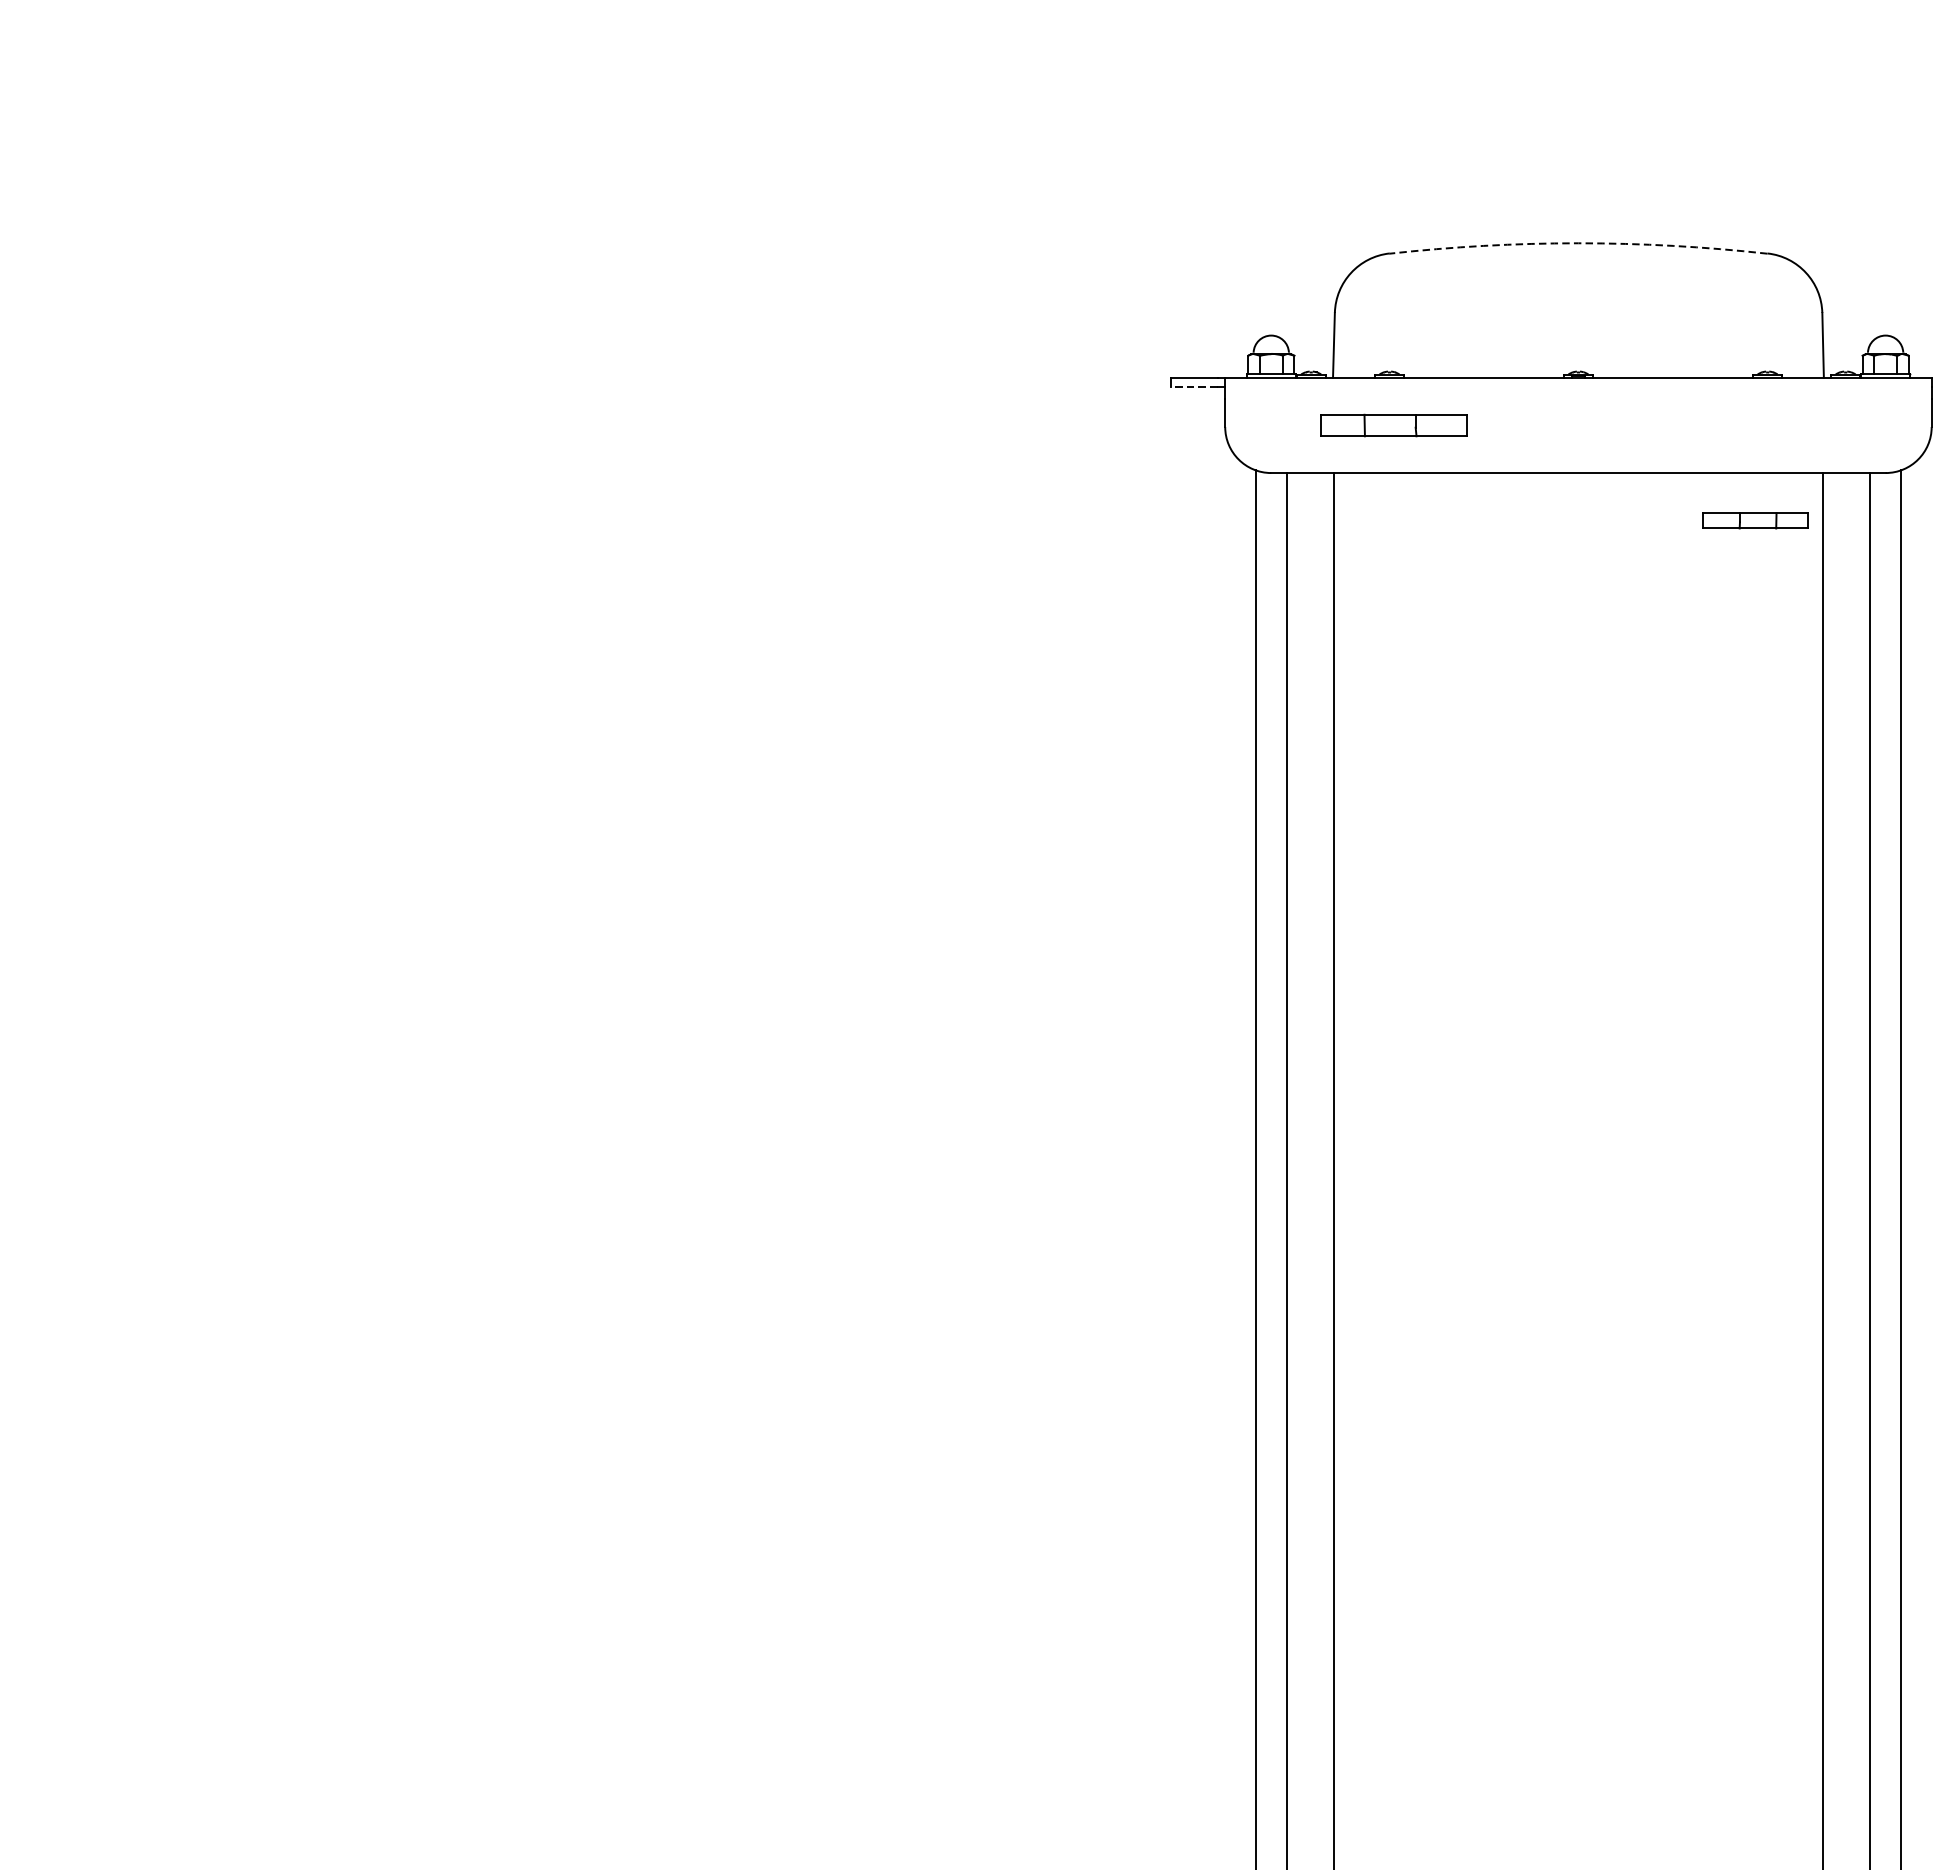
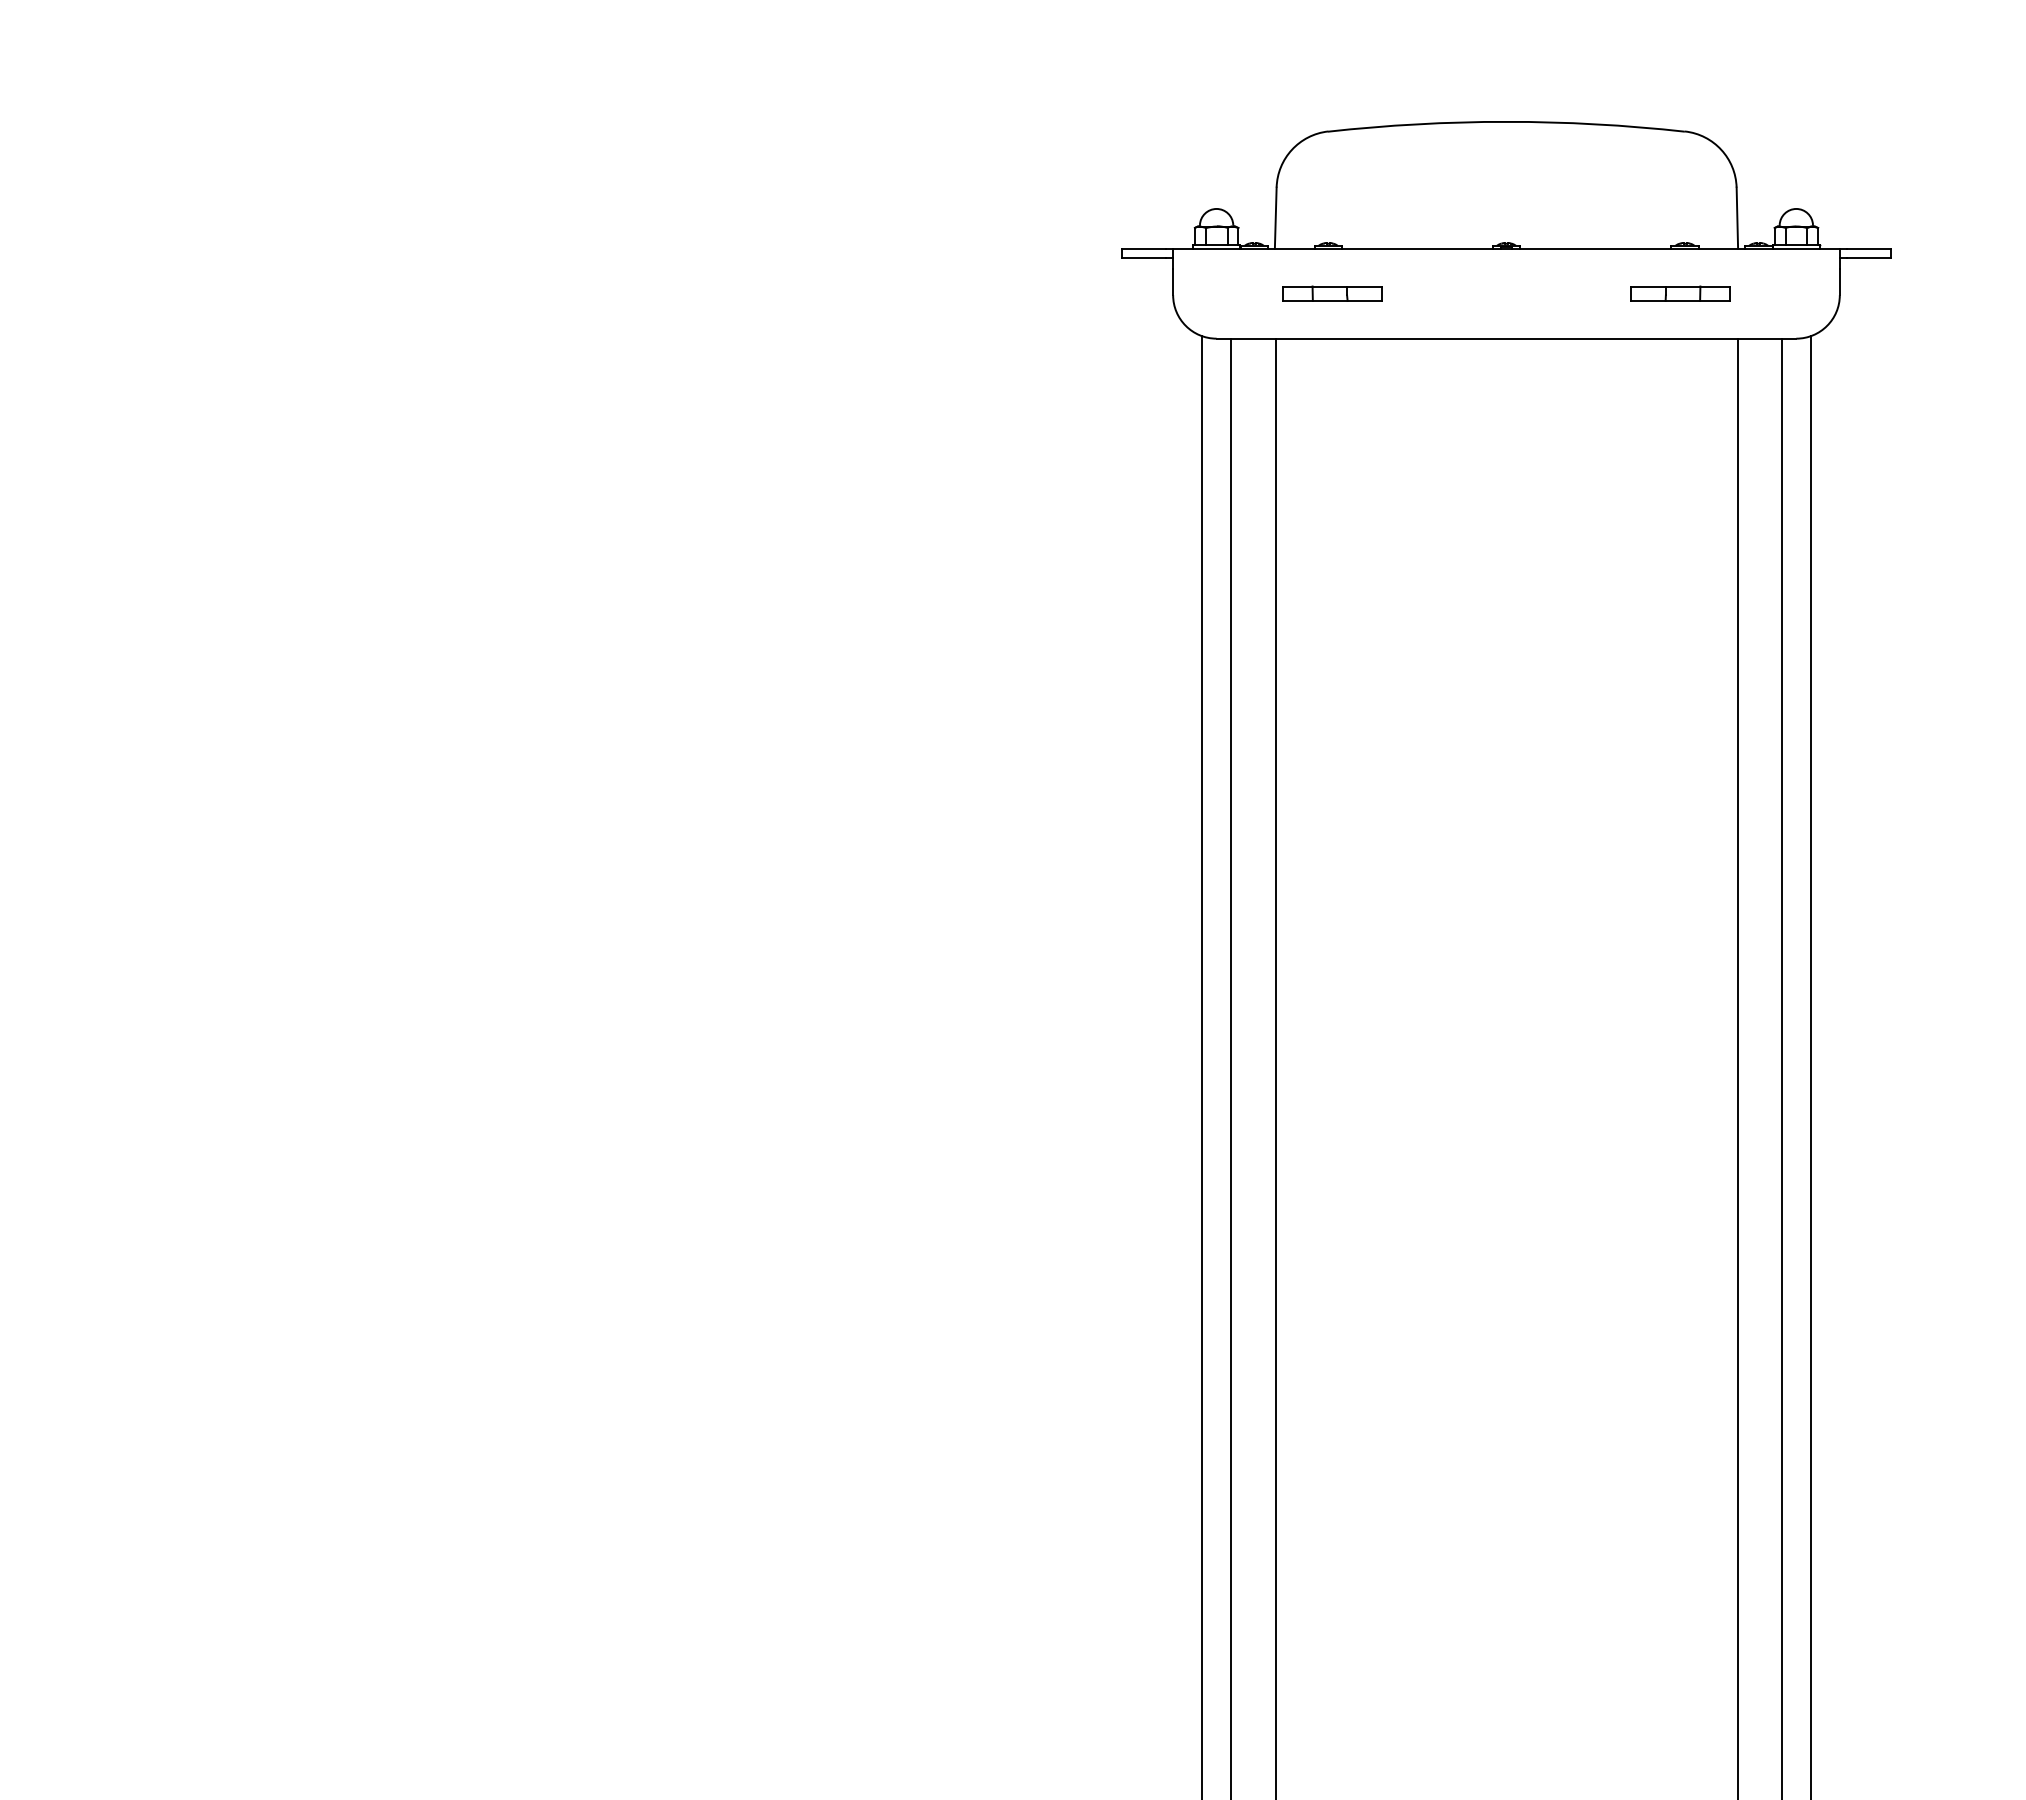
arc: (1578, 242) -> (1506, 121), dashed -> solid
line: (1194, 387) -> (1144, 257), dashed -> solid
part: (1394, 425) -> (1332, 293), size x0.71
part: (1755, 520) -> (1680, 293), moved

